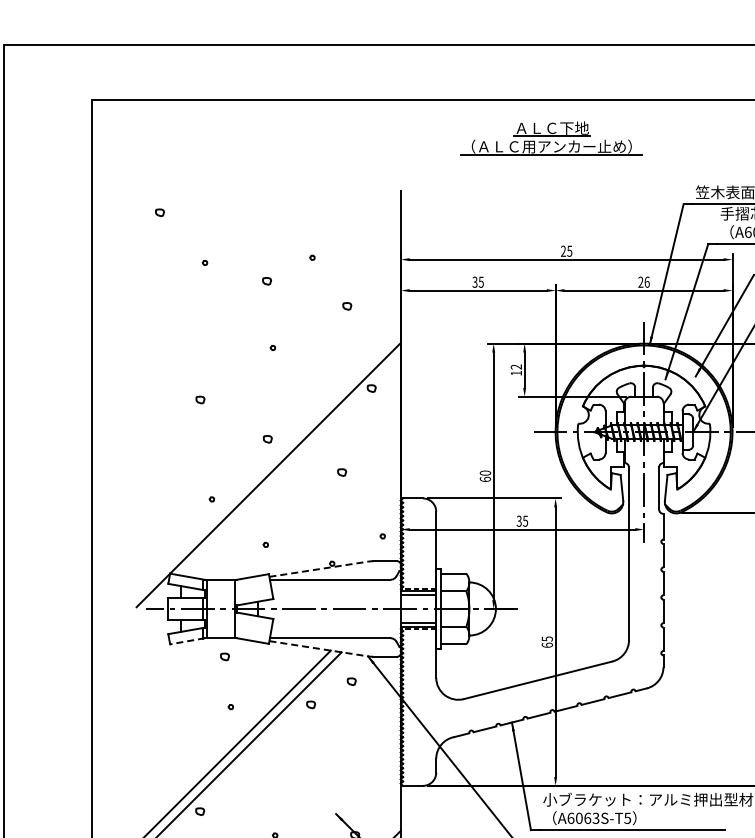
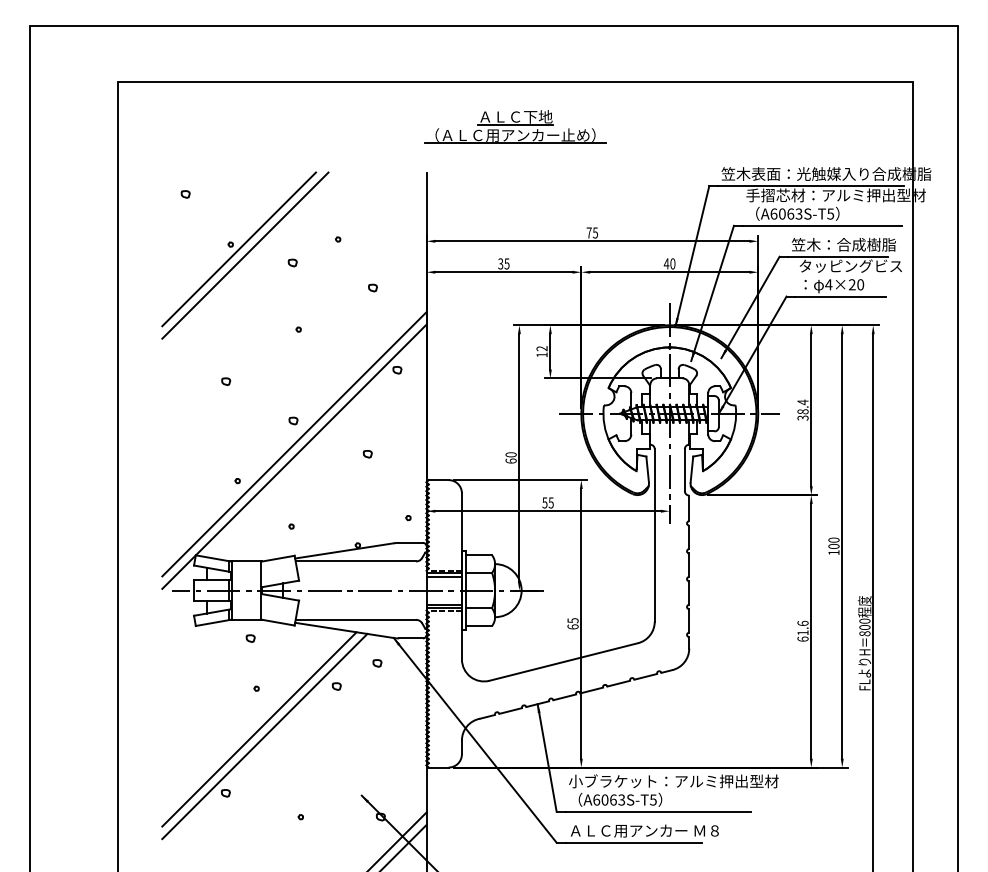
part: (551, 137) -> (515, 126), moved
text: (562, 250) -> (588, 232), 25 -> 75
line: (212, 267) -> (238, 249), added
line: (219, 273) -> (245, 255), added
text: (643, 281) -> (669, 263), 26 -> 40
line: (268, 462) -> (294, 444), added
text: (518, 519) -> (544, 501), 35 -> 55
line: (318, 568) -> (344, 550), dashed -> solid
line: (187, 640) -> (213, 622), dashed -> solid
line: (318, 648) -> (344, 630), dashed -> solid

